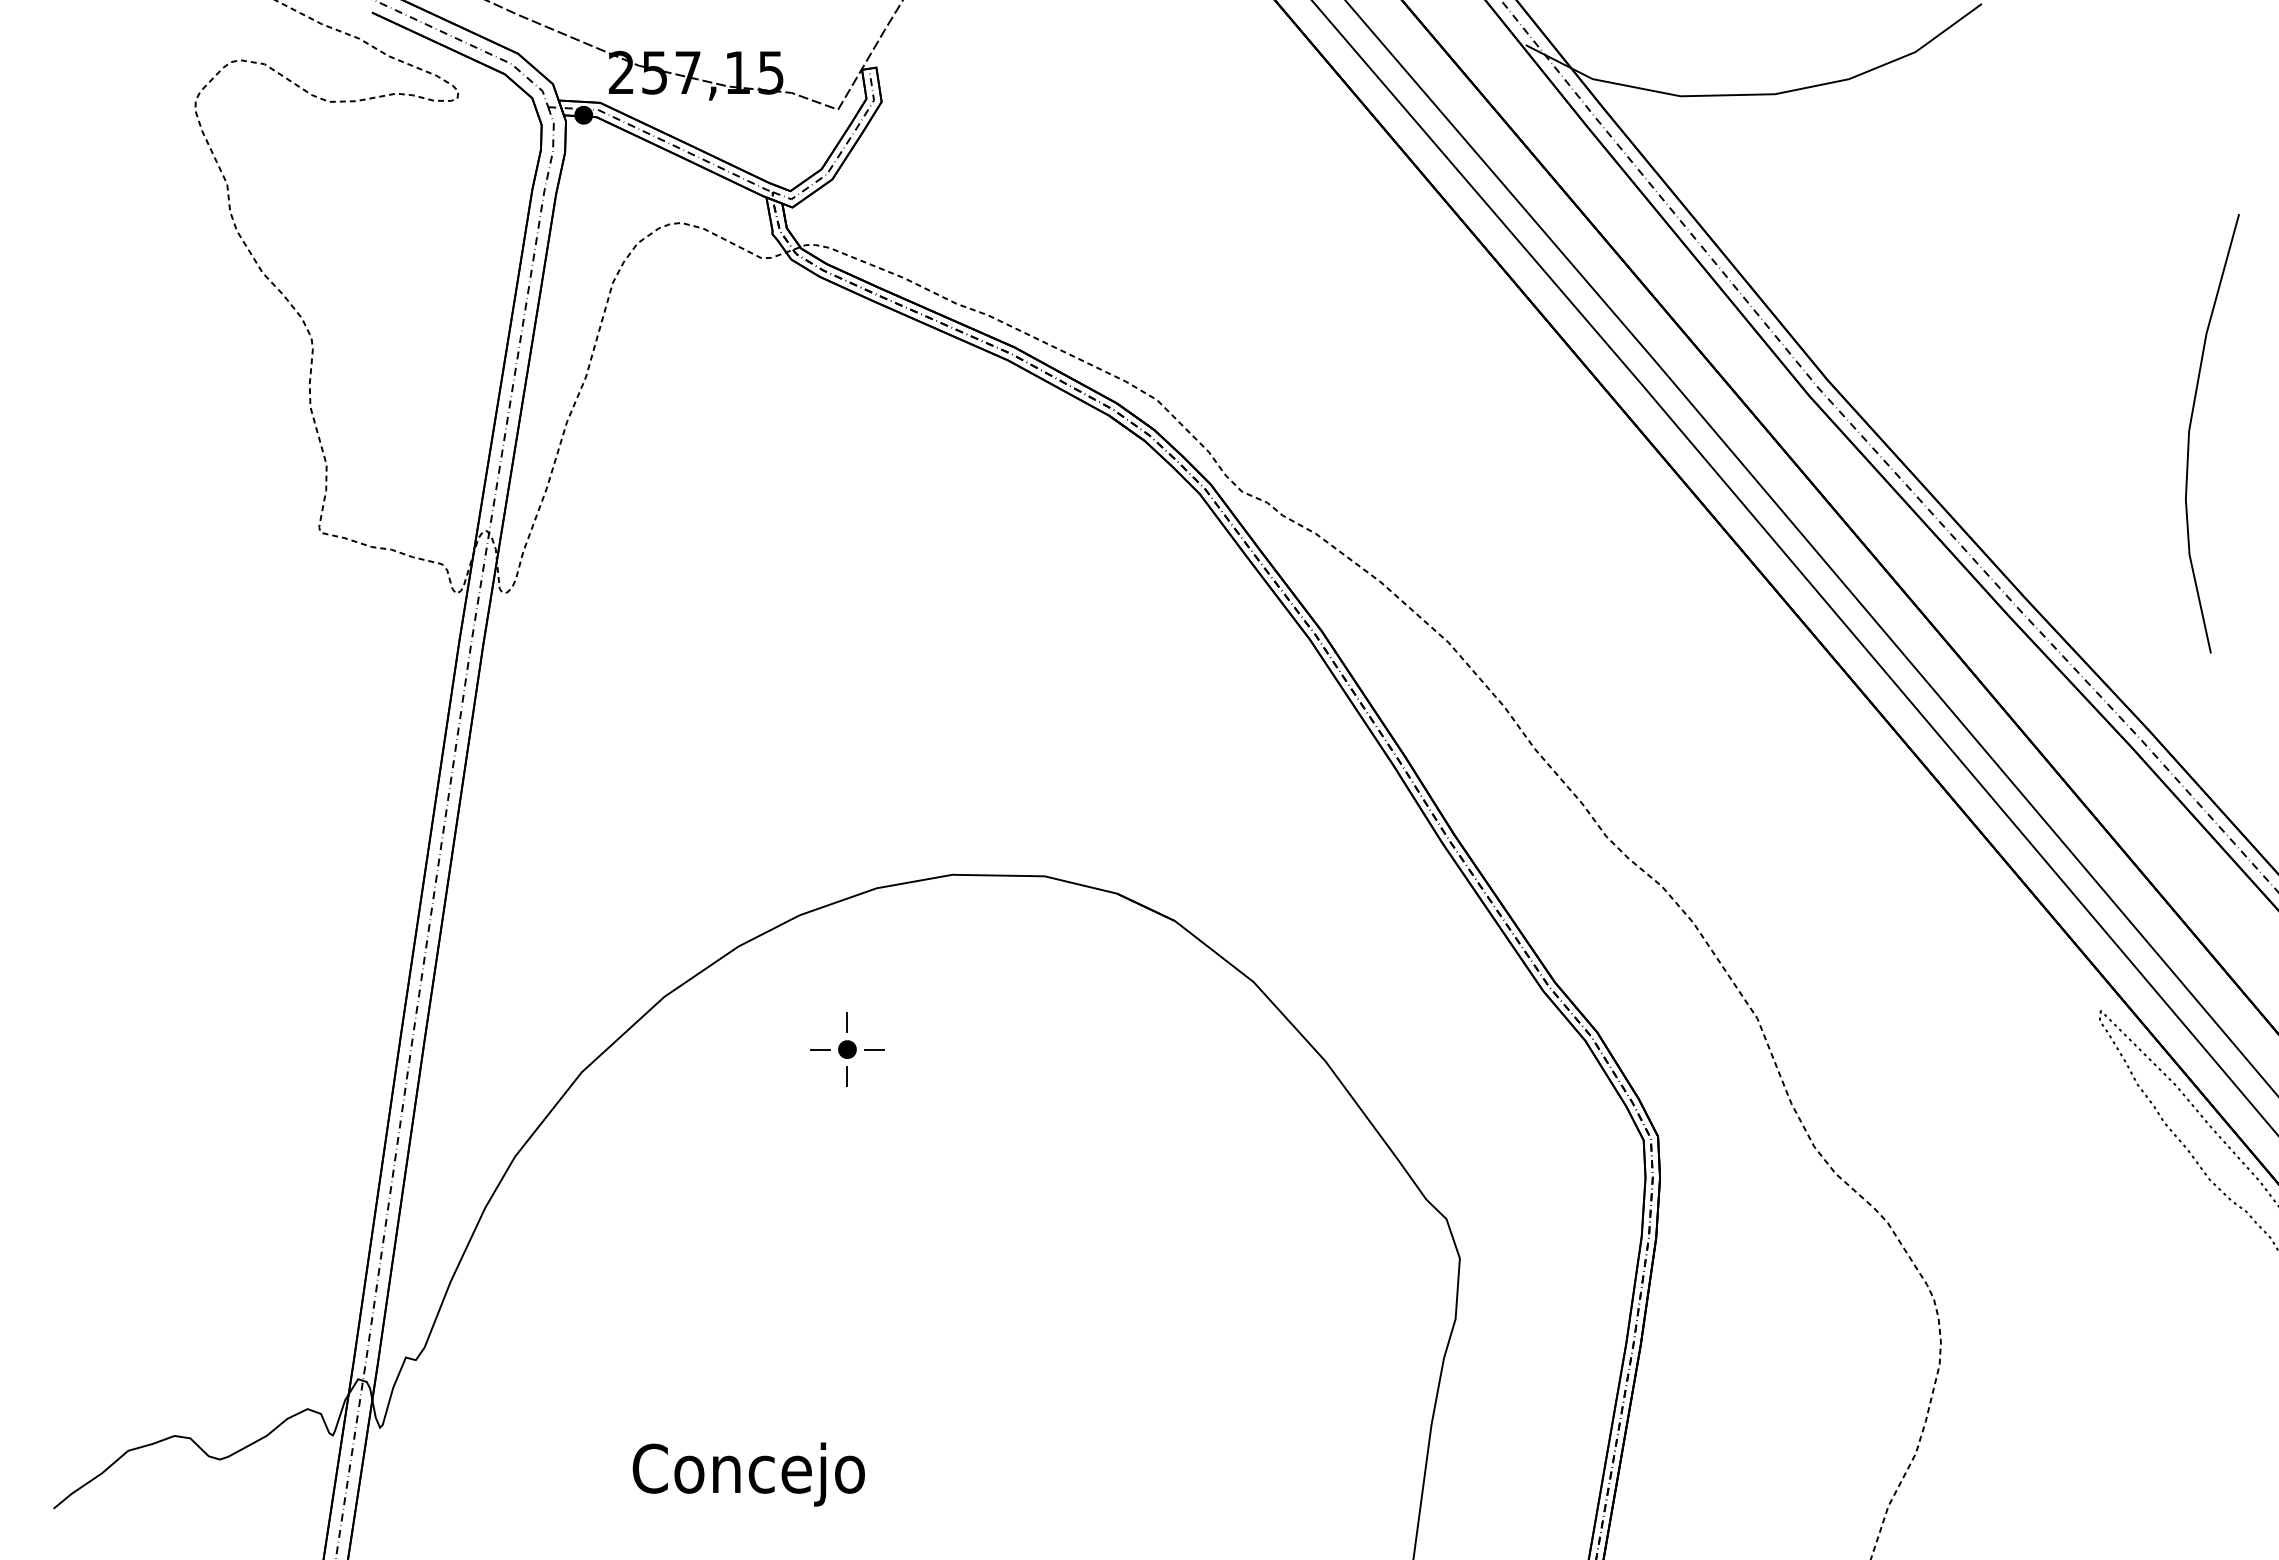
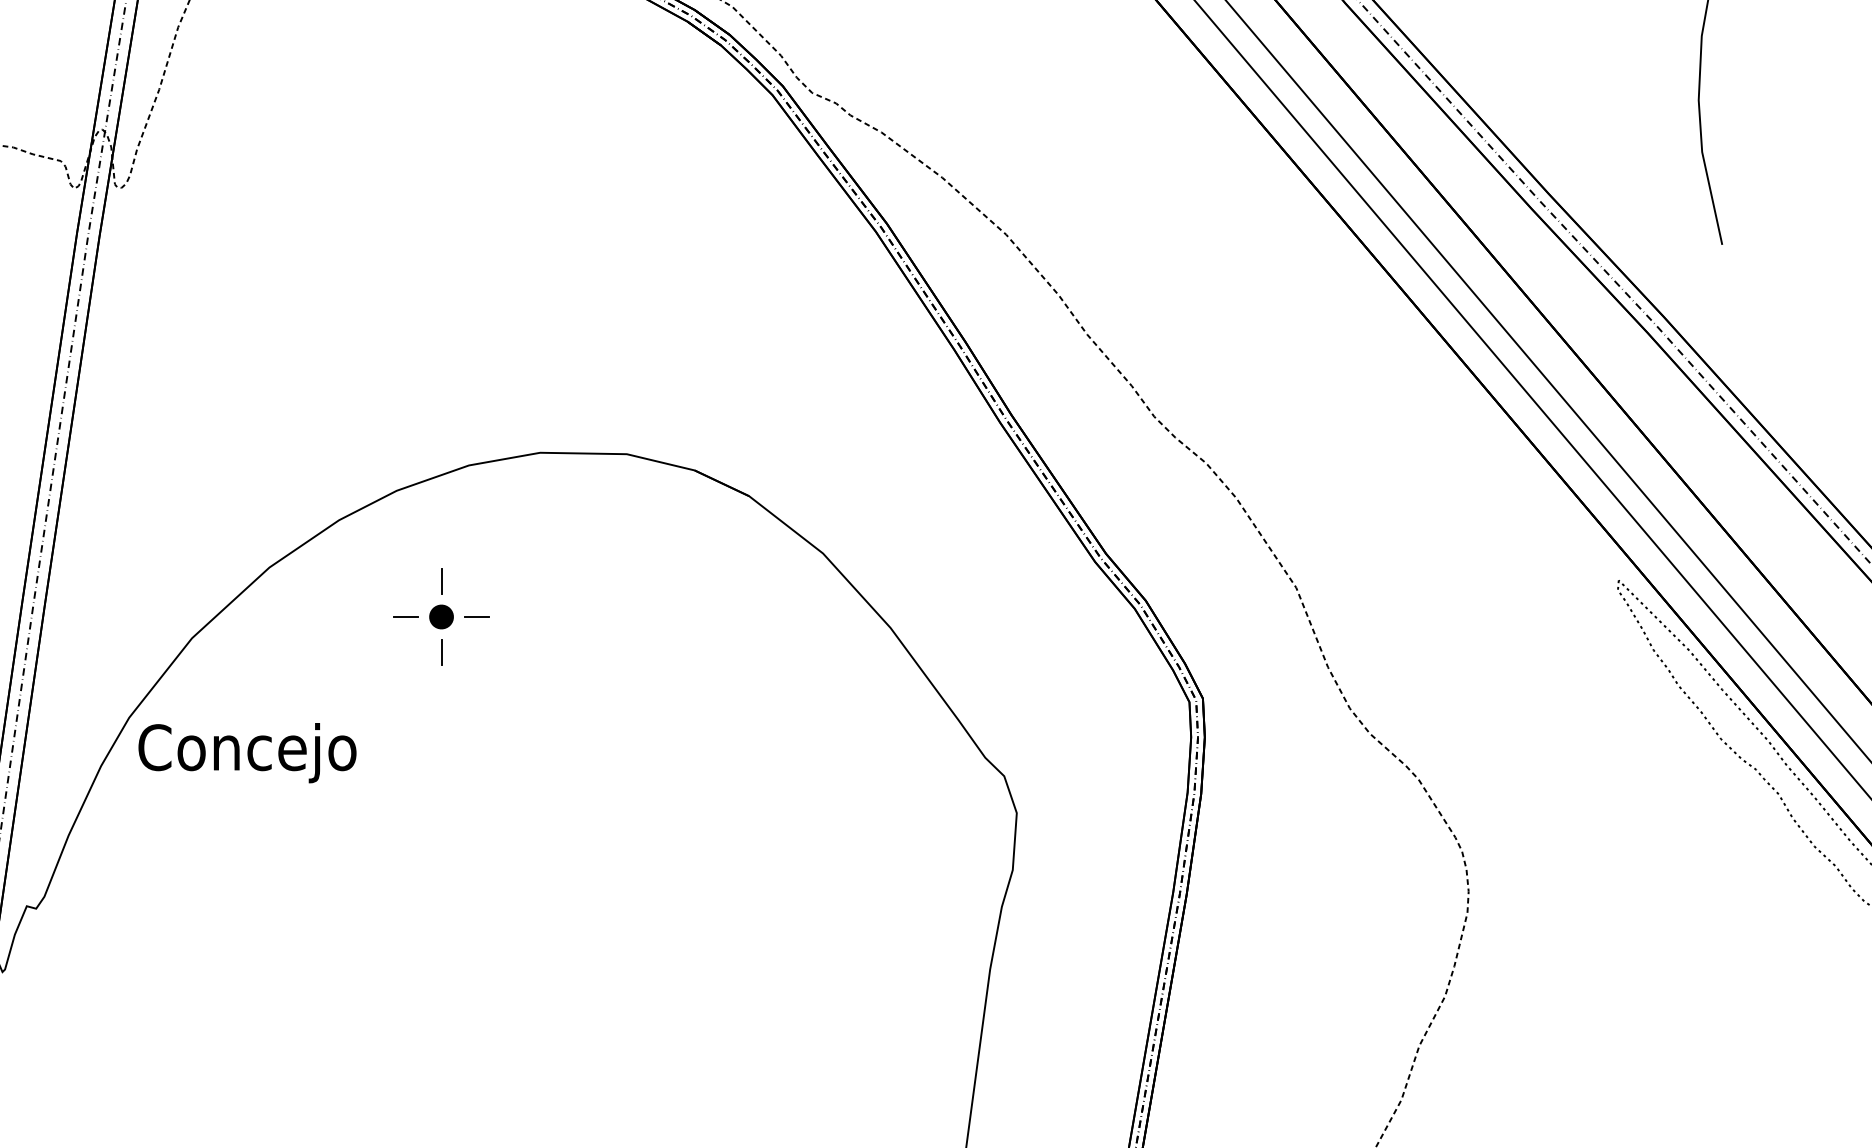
part: (847, 1049) -> (441, 616), size x1.4
text: (748, 1474) -> (247, 753), moved

